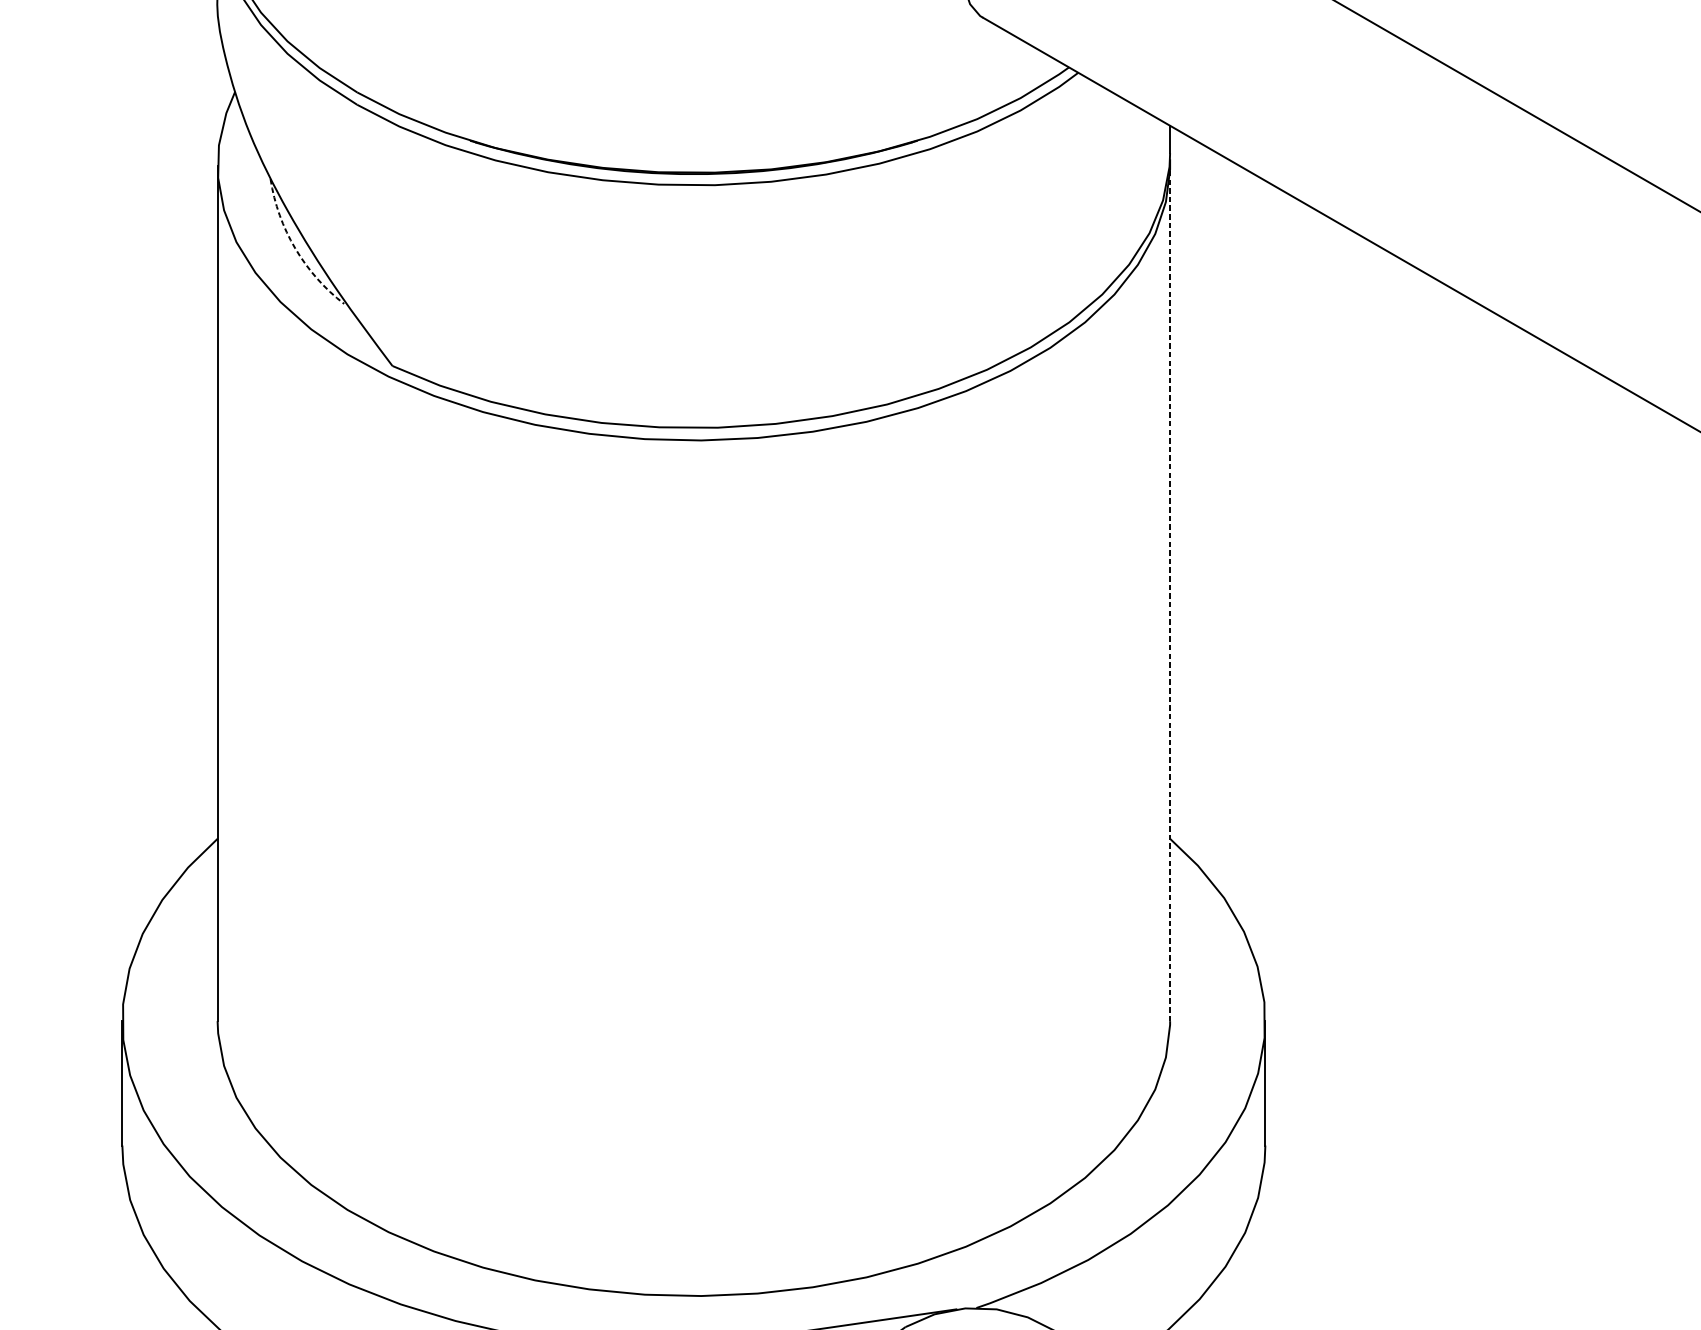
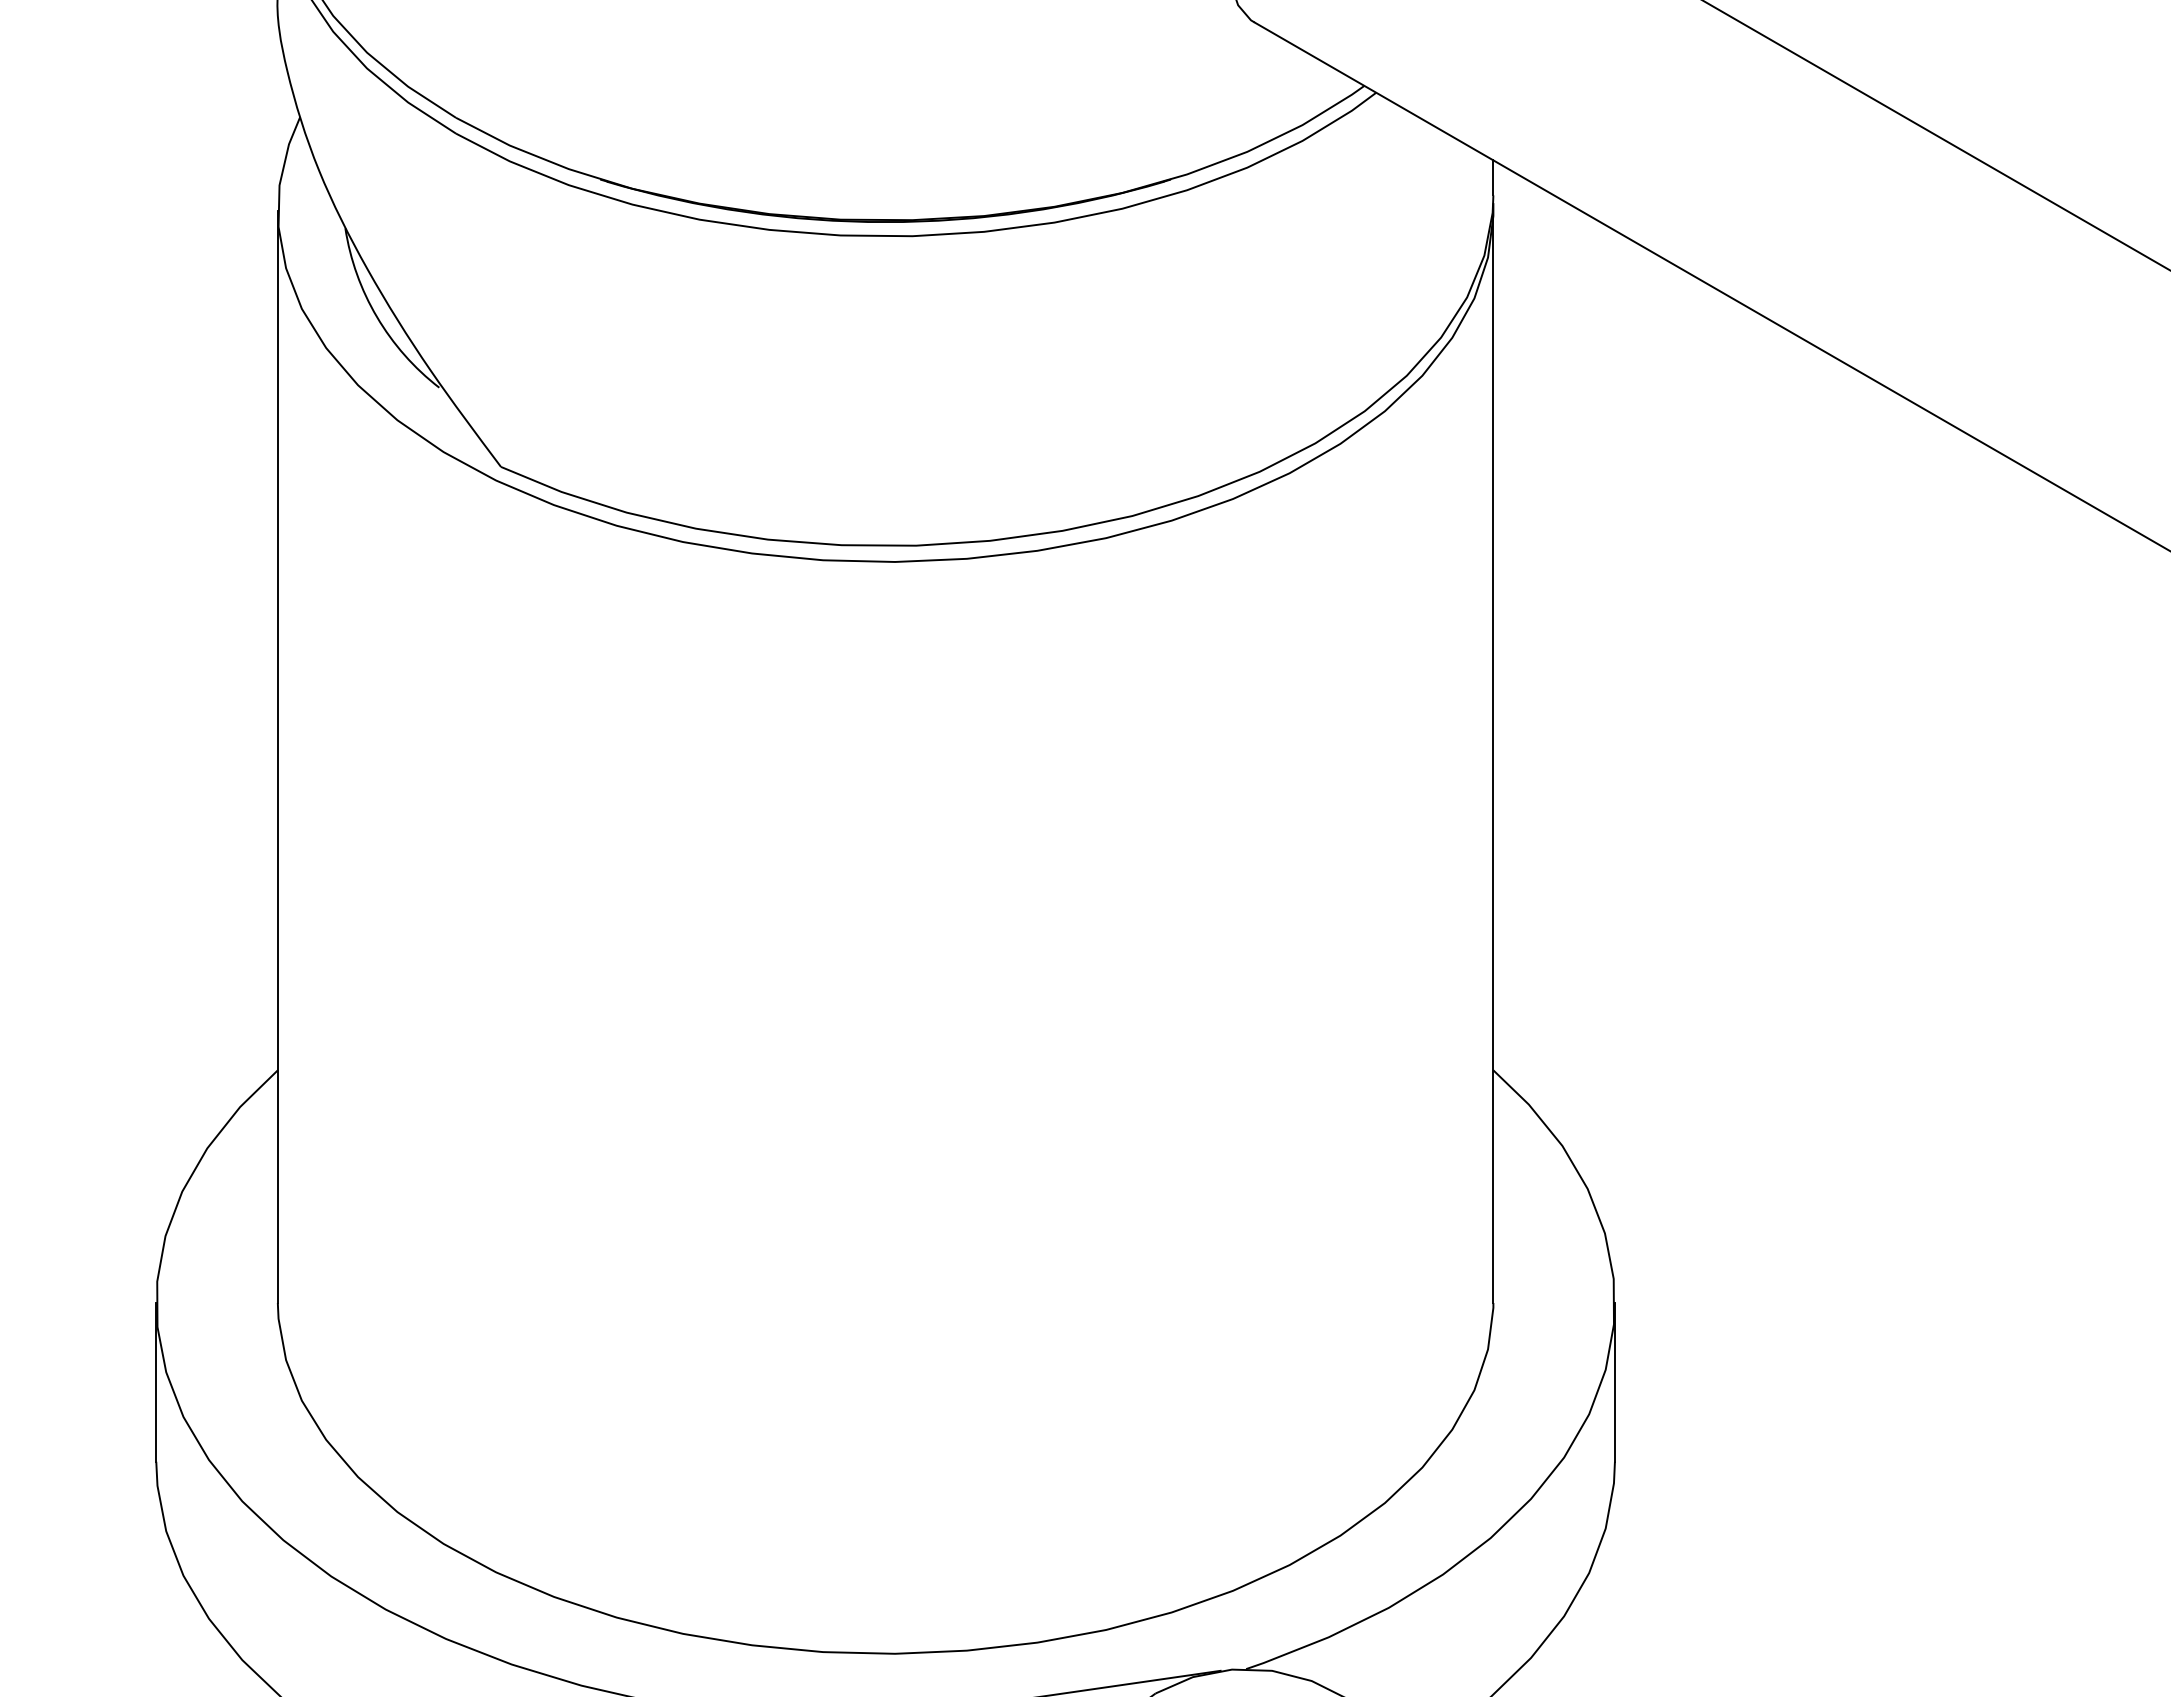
arc: (295, 248) -> (377, 317), dashed -> solid
line: (1170, 593) -> (1493, 757), dashed -> solid

